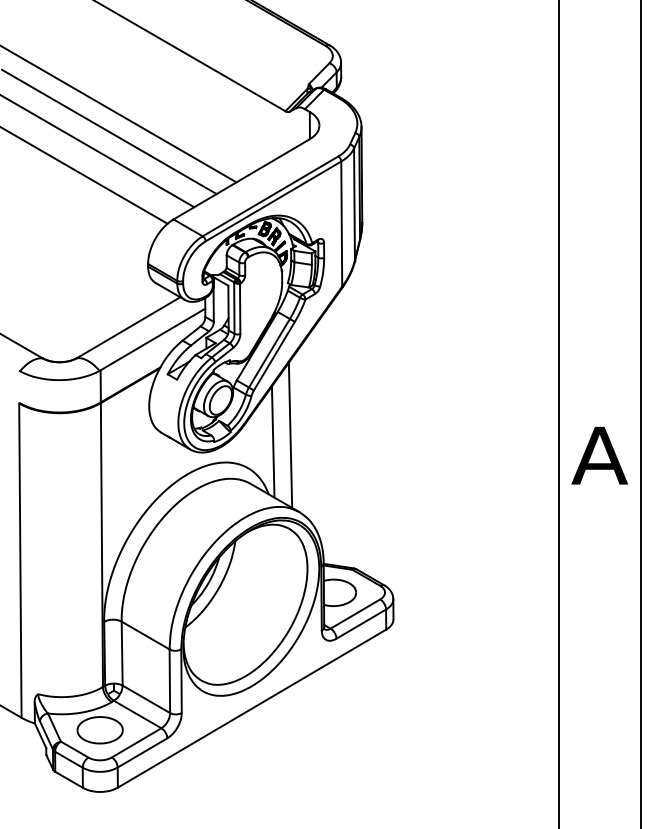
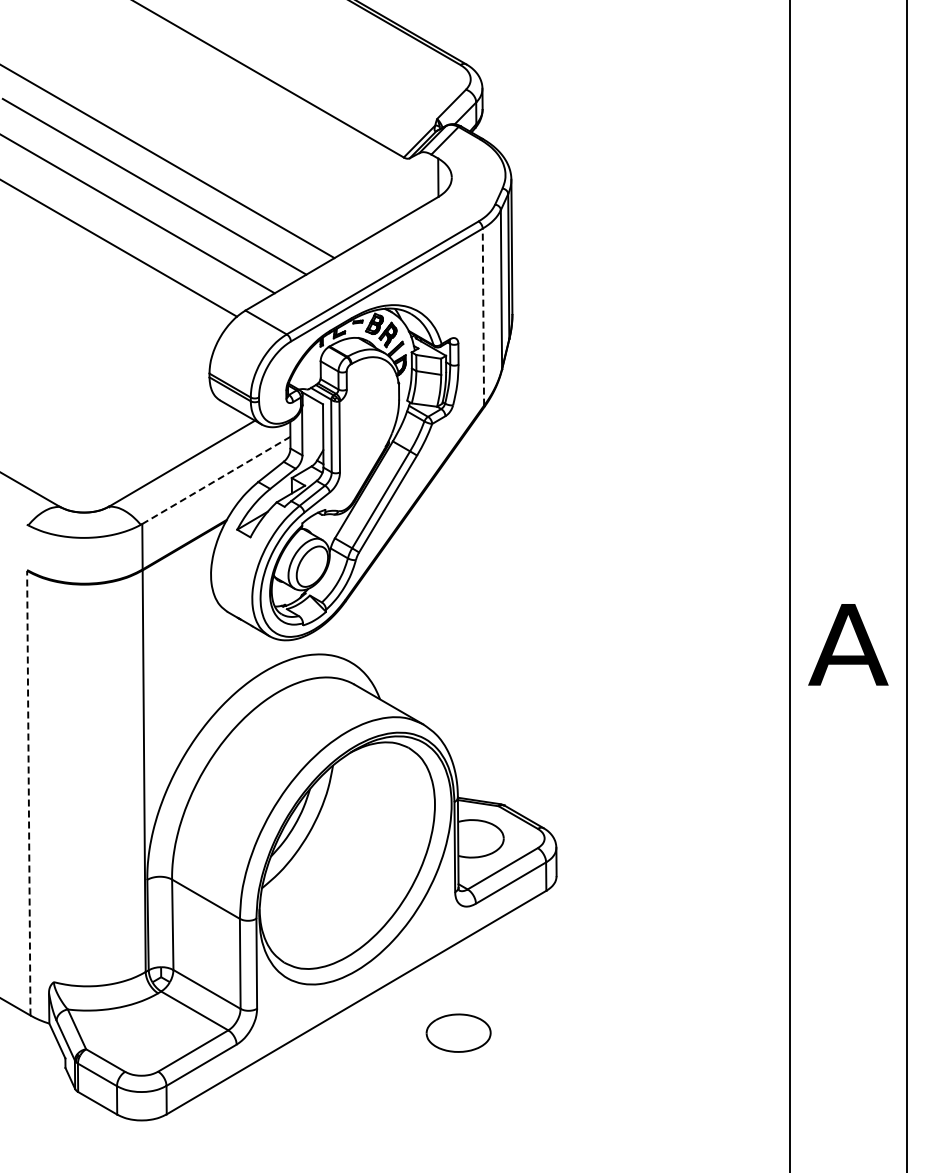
line: (341, 224) -> (483, 317), solid -> dashed
line: (153, 339) -> (216, 480), solid -> dashed
line: (290, 435) -> (410, 615), removed
line: (273, 442) -> (386, 625), removed
line: (20, 560) -> (28, 792), solid -> dashed
part: (100, 729) -> (458, 1032), moved

